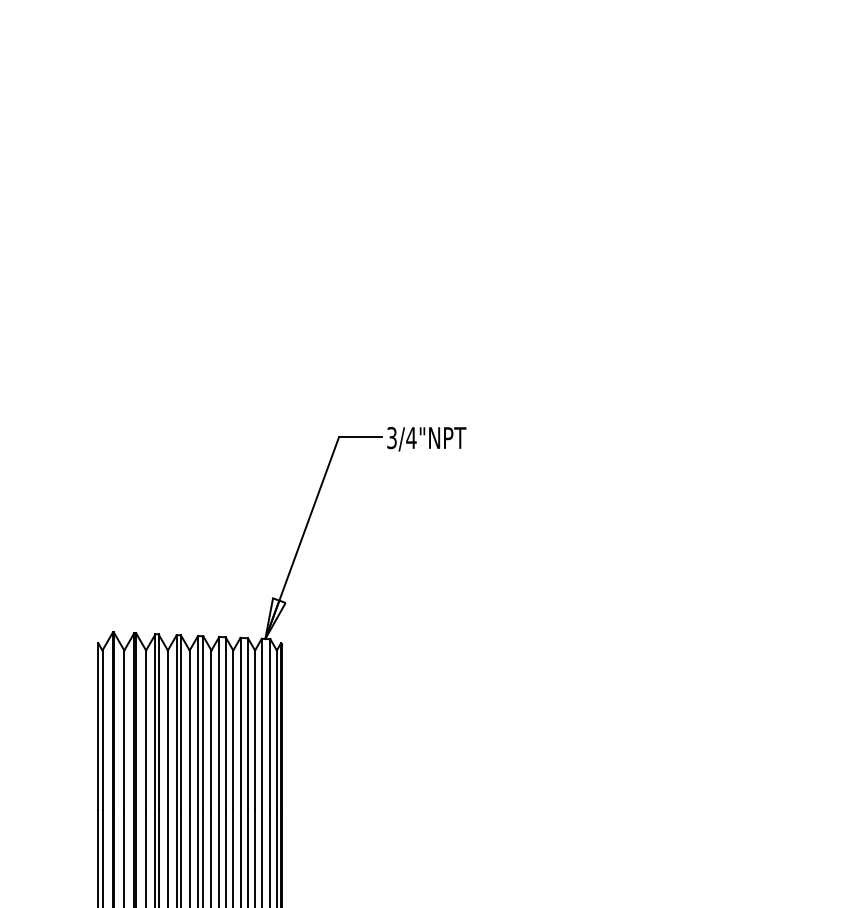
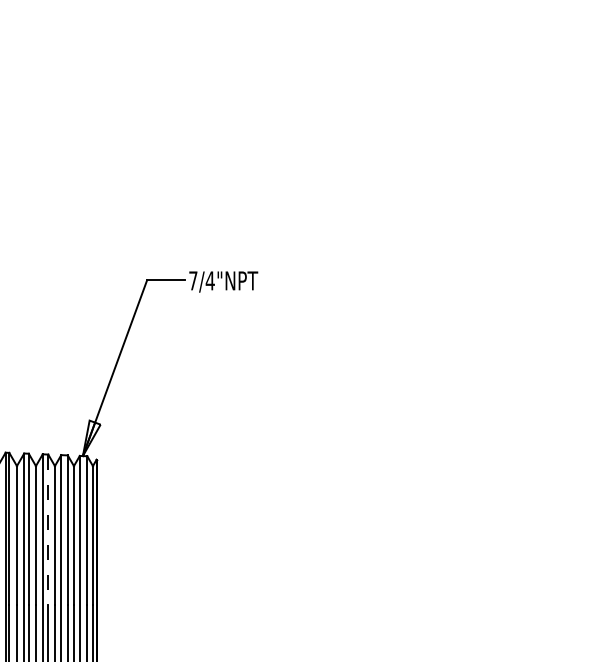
text: (391, 437) -> (192, 280), 3/4"NPT -> 7/4"NPT
line: (225, 723) -> (48, 529), solid -> dashed

